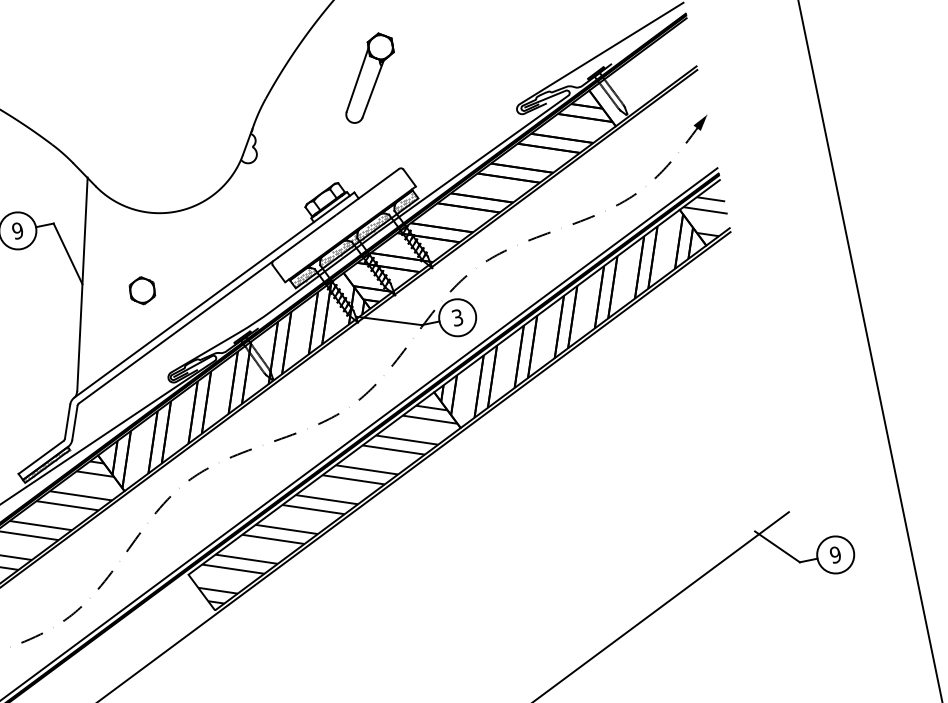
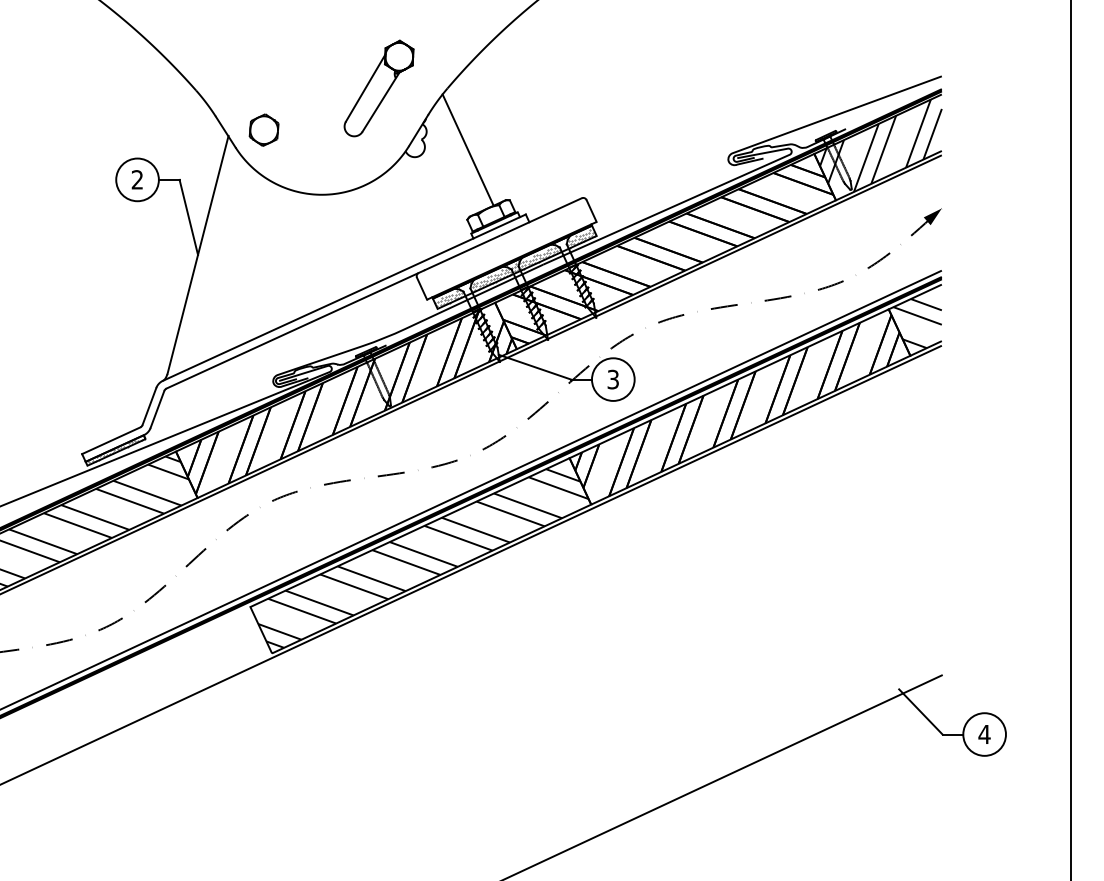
hatch: (644, 71) -> (880, 145), added
part: (368, 77) -> (378, 88), moved
line: (293, 147) -> (467, 149), added
text: (17, 230) -> (137, 179), 9 -> 2
part: (141, 290) -> (263, 129), moved
text: (835, 554) -> (984, 734), 9 -> 4

